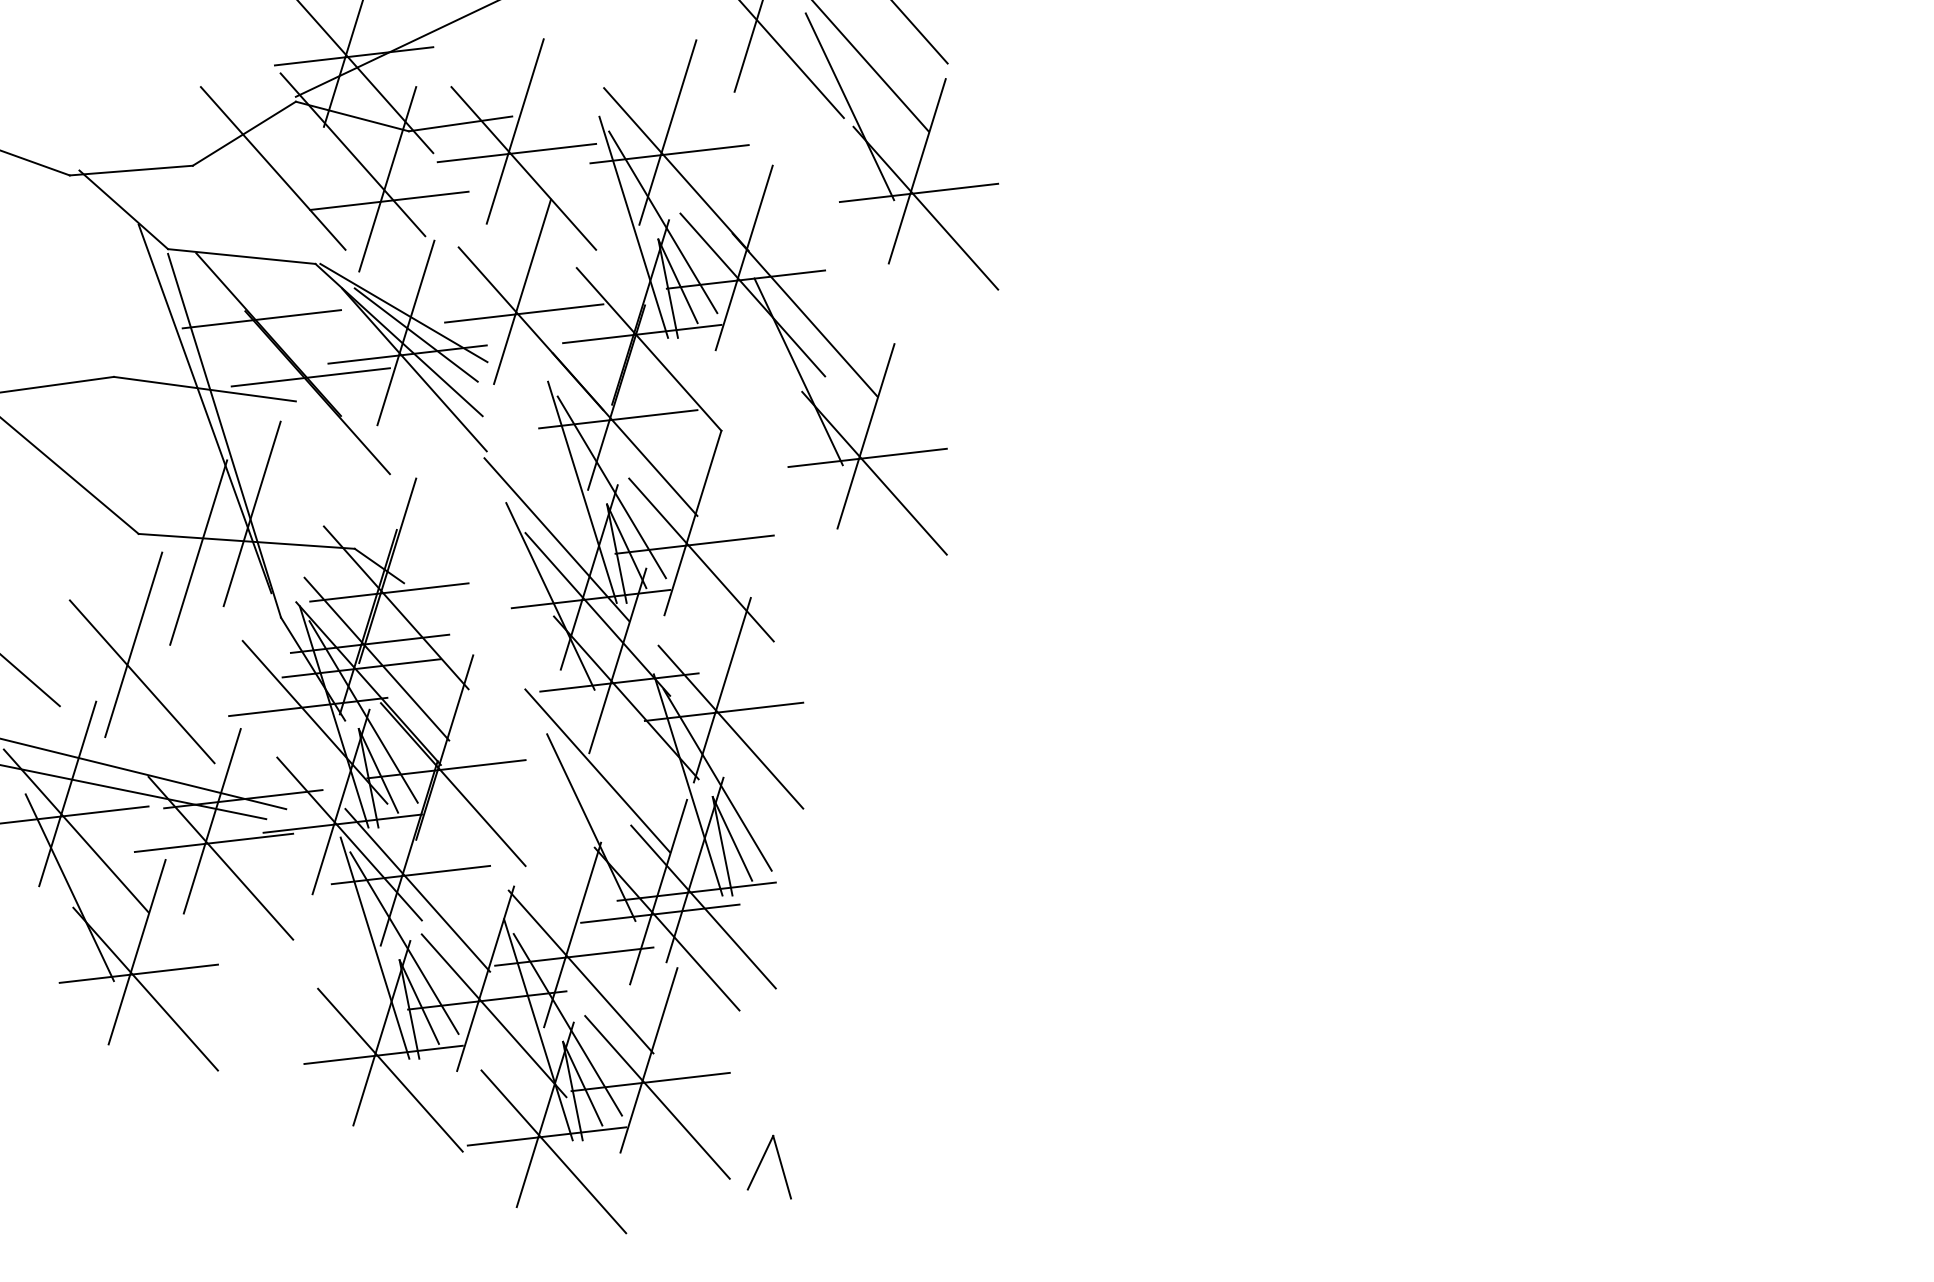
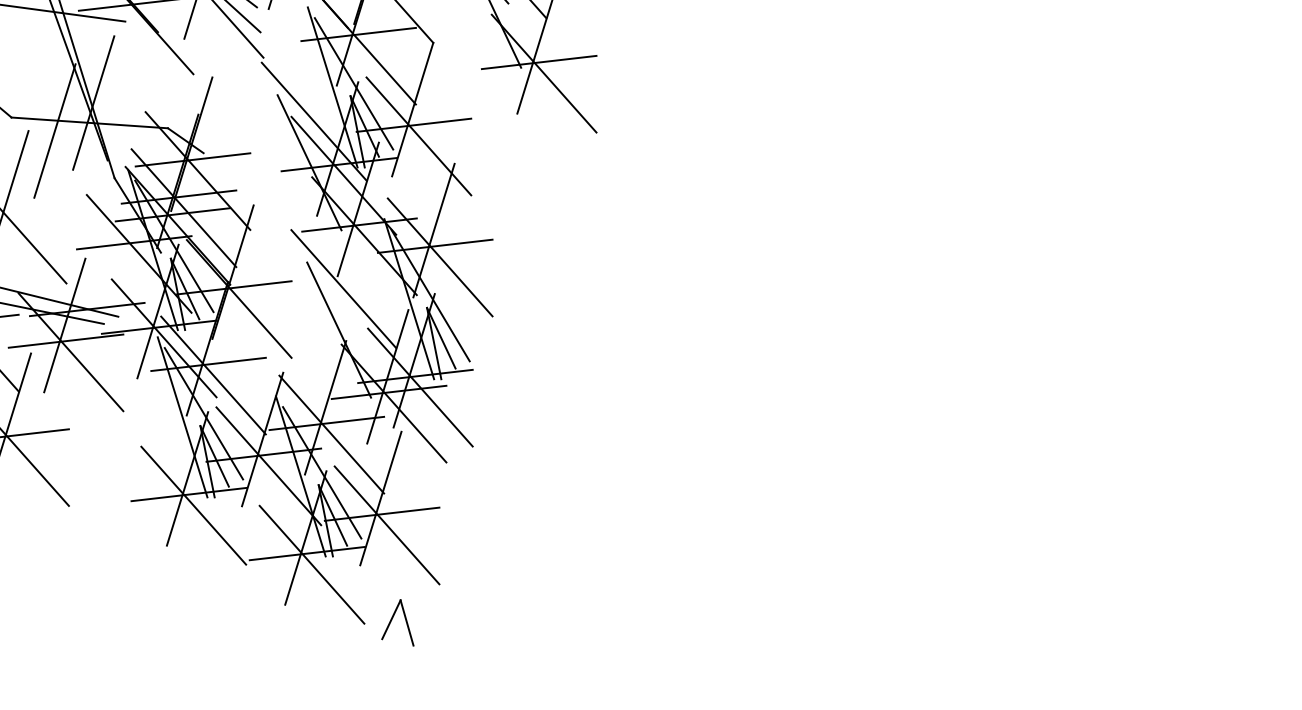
part: (761, 1163) -> (392, 620), moved

